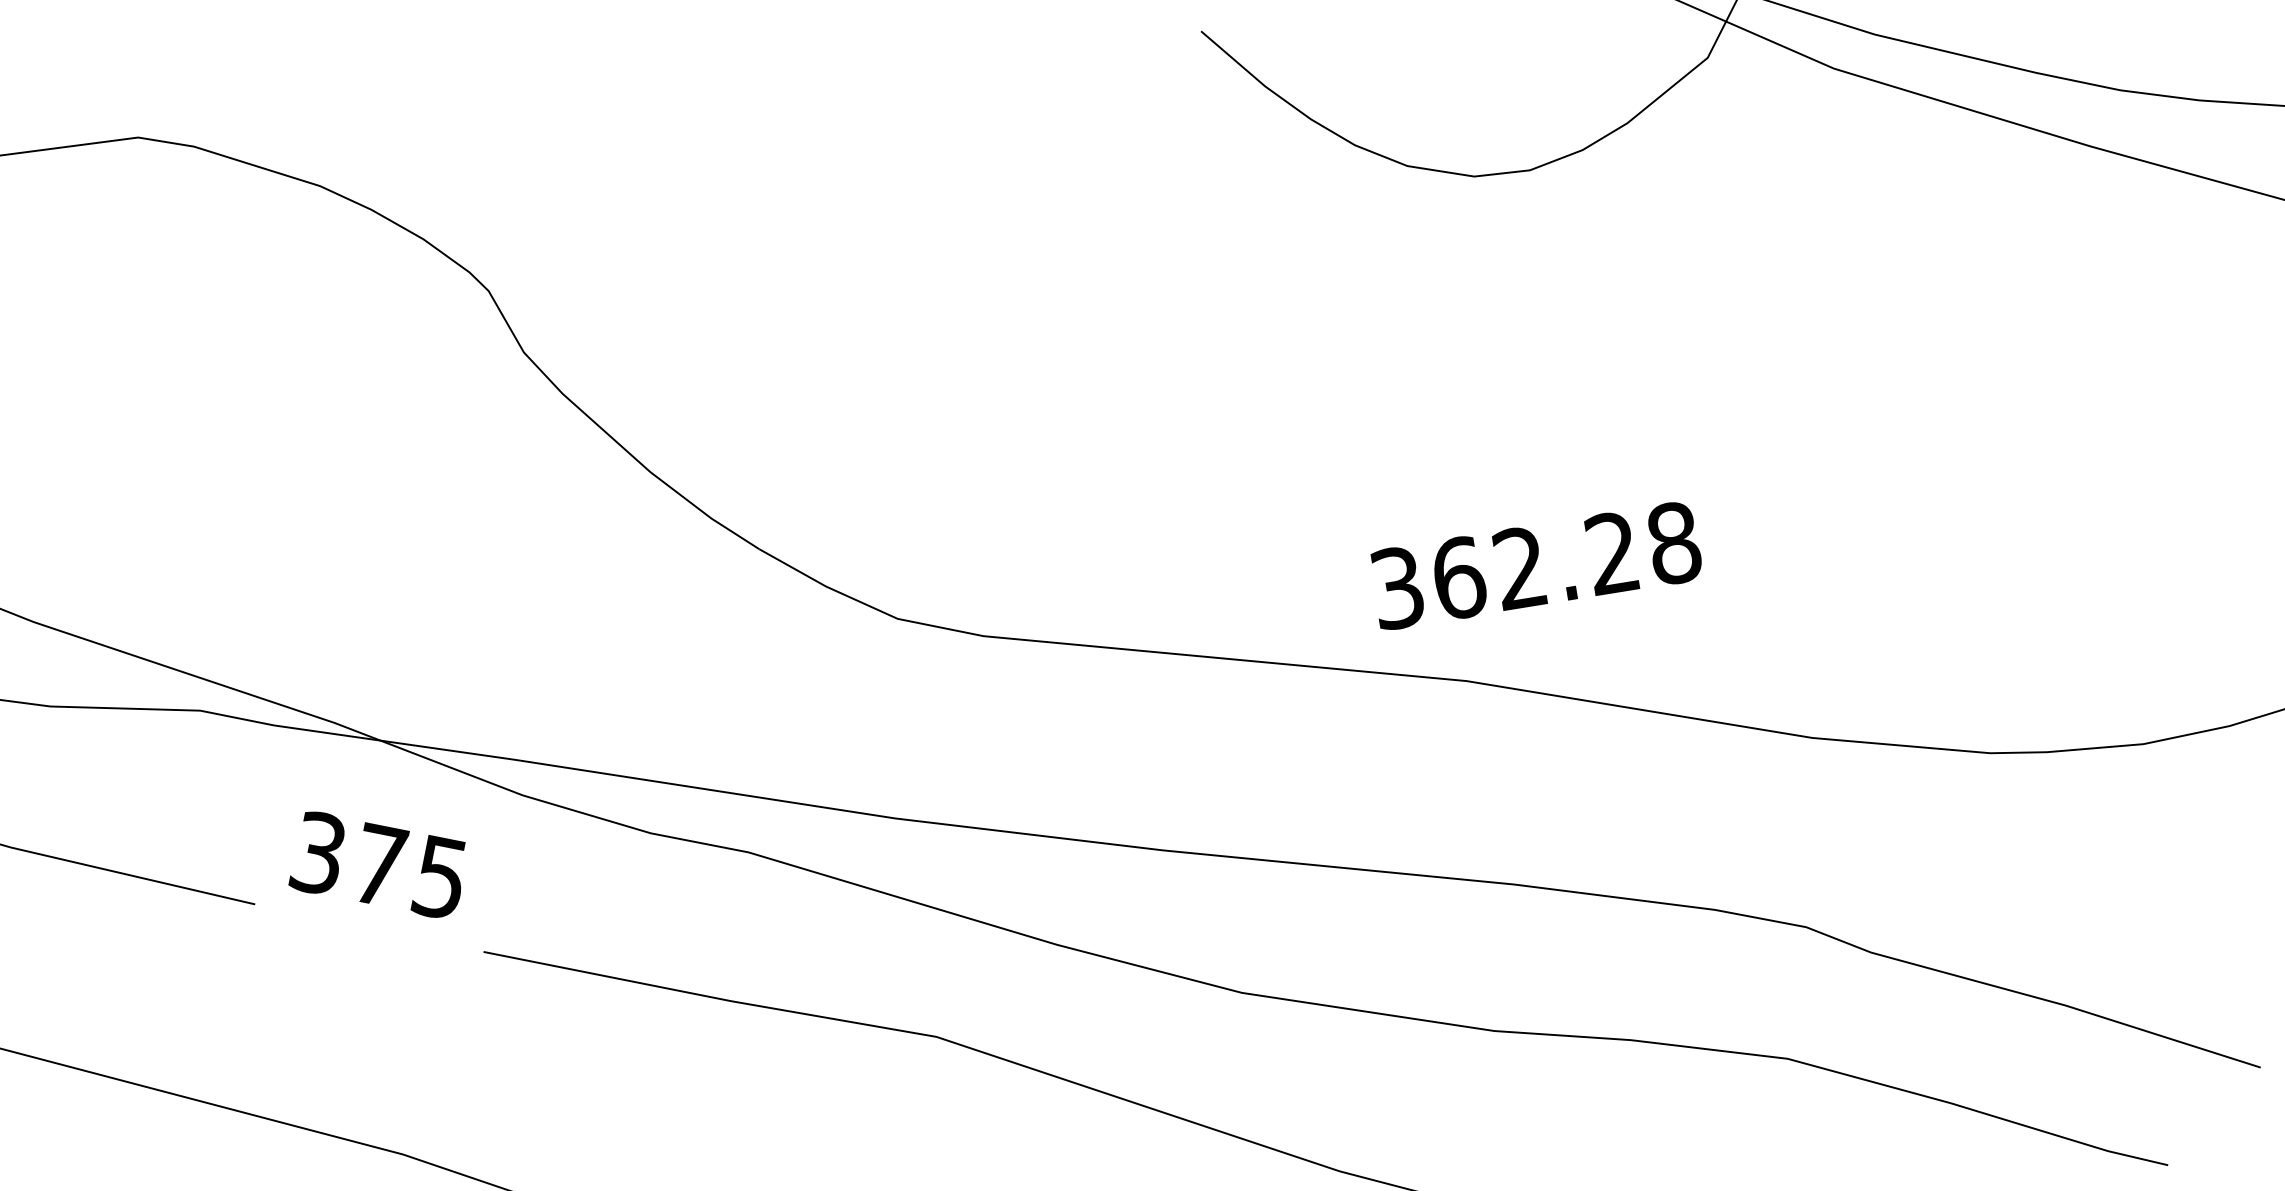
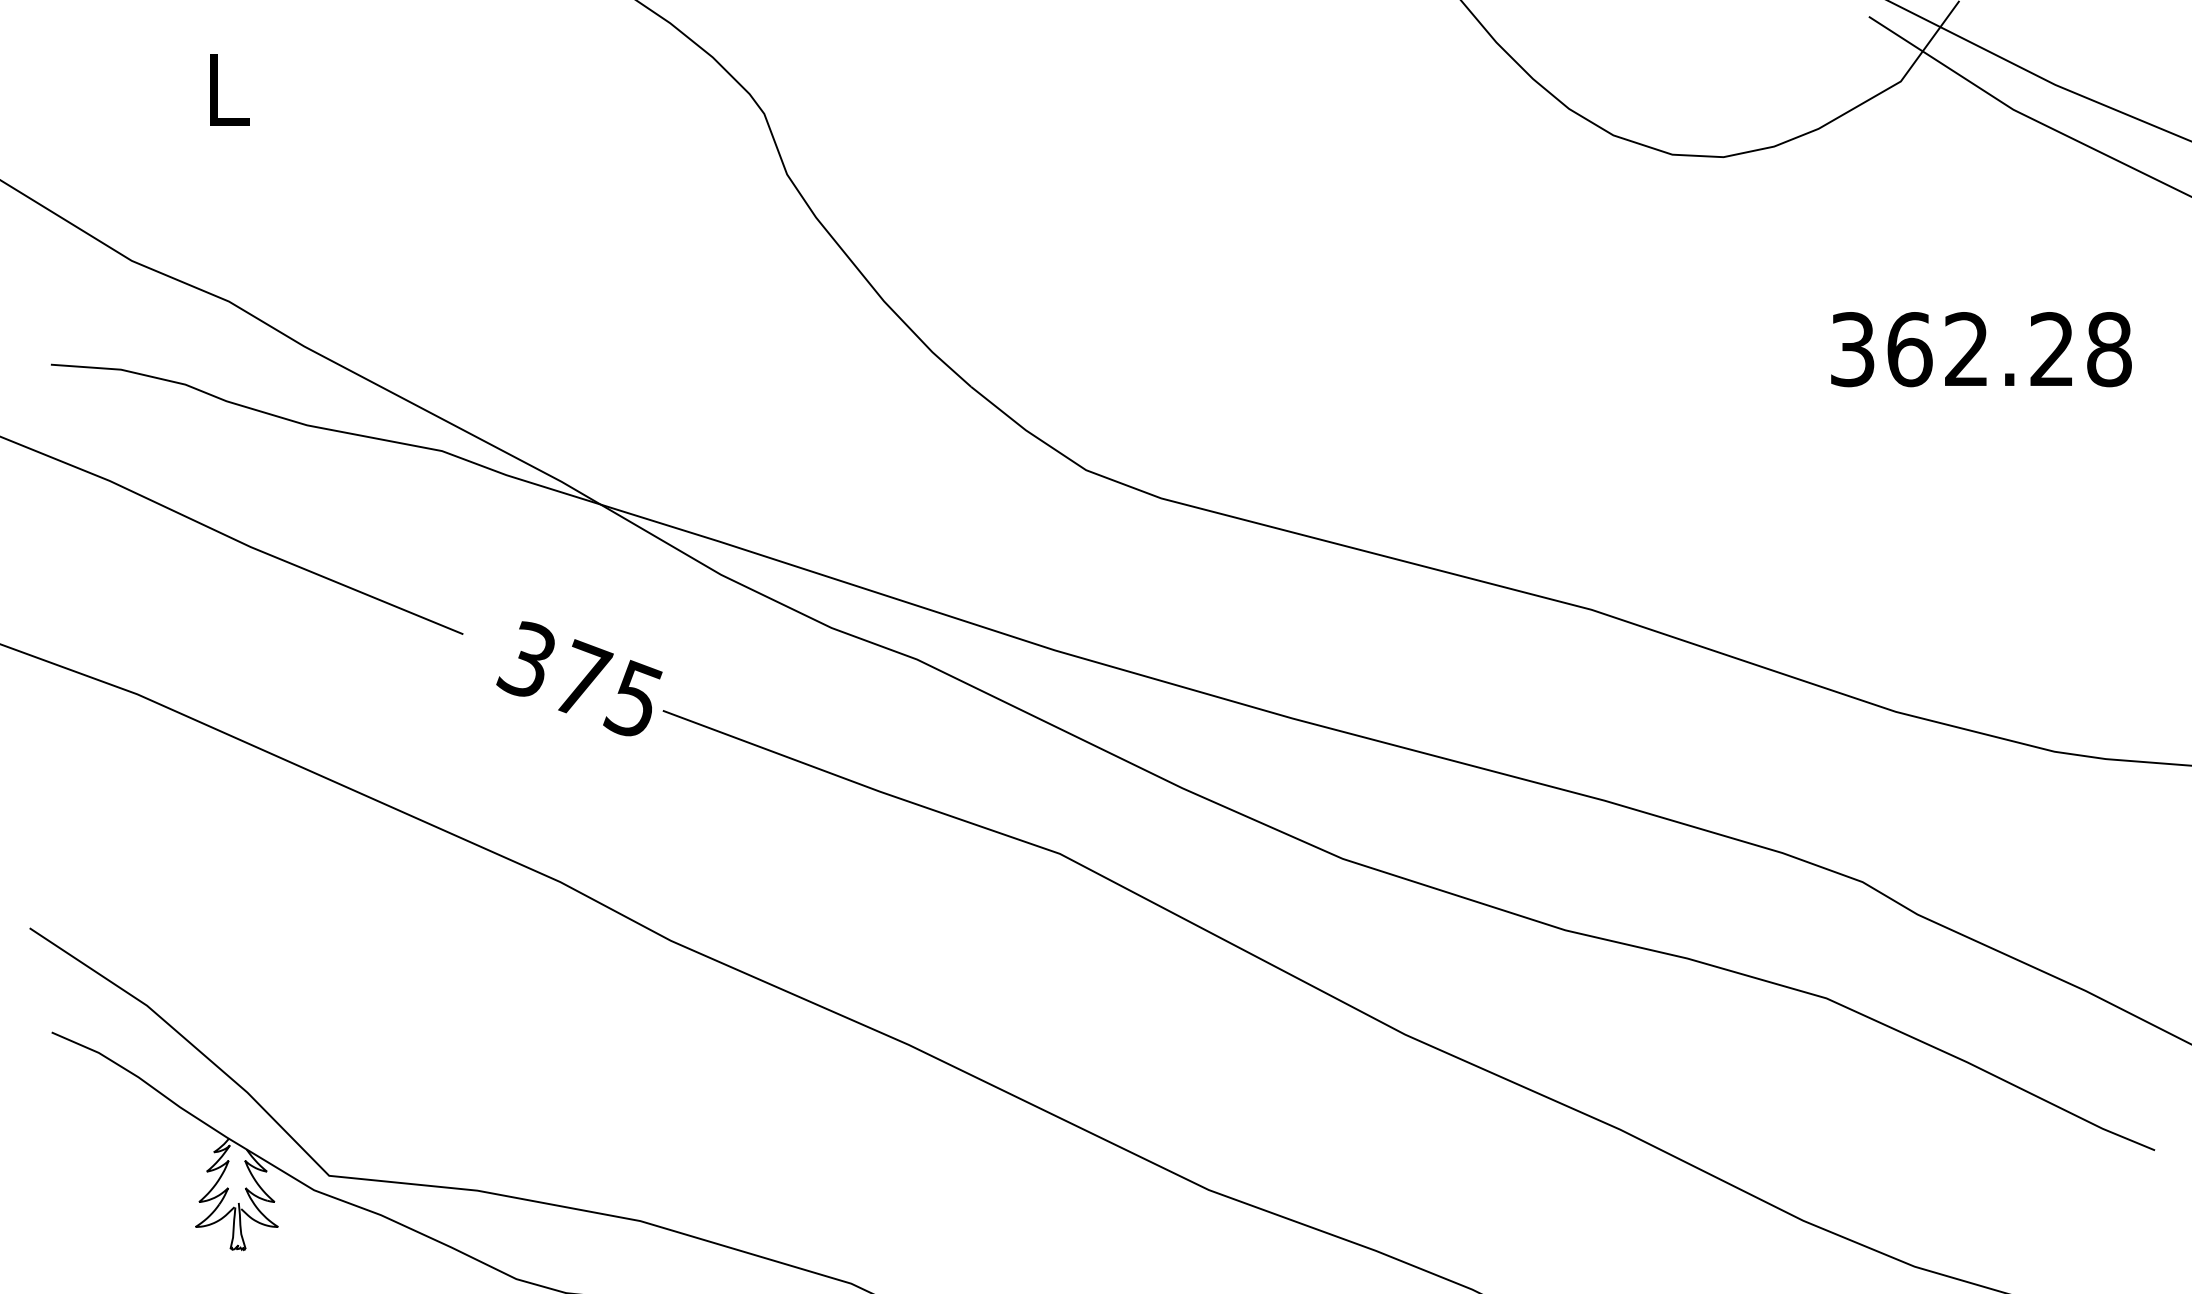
text: (1536, 565) -> (1981, 349), moved
text: (377, 863) -> (579, 678), moved

